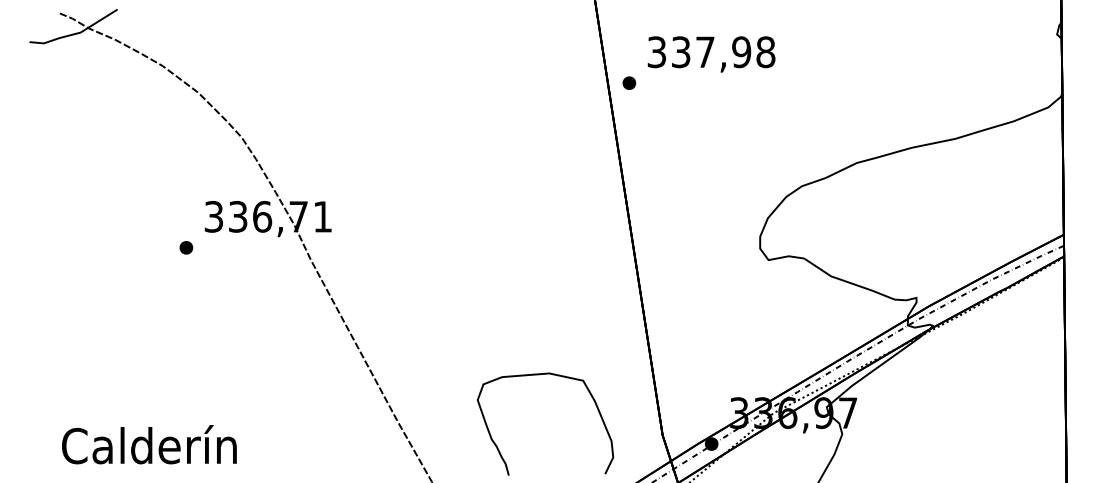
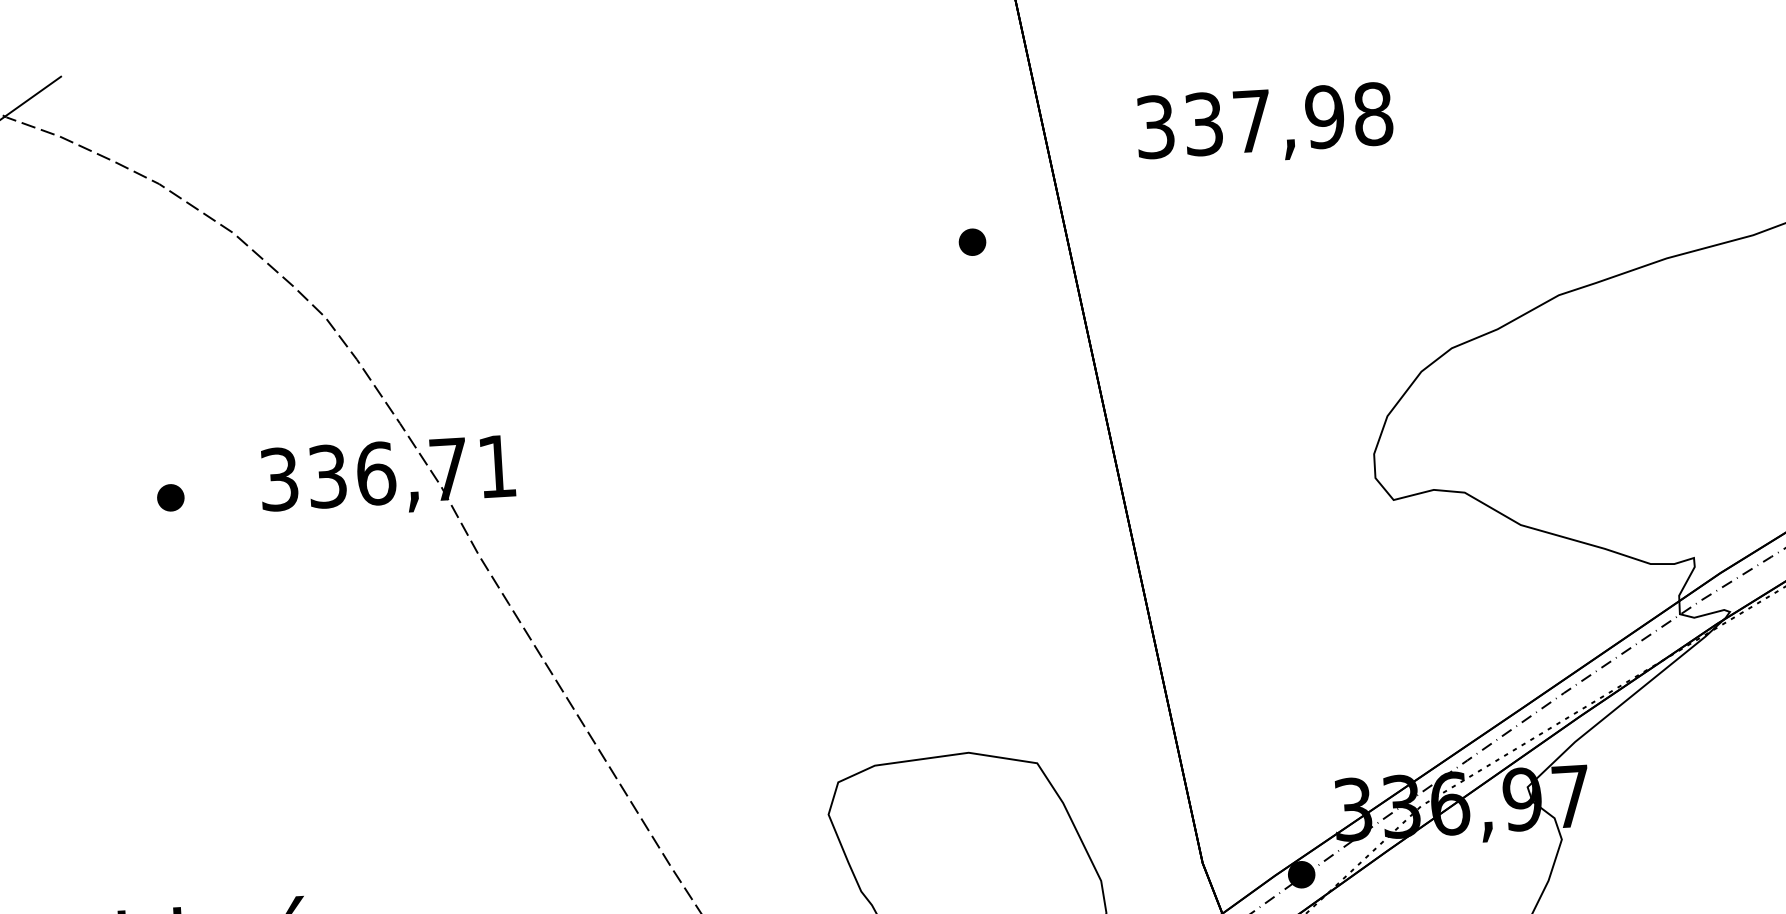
text: (711, 54) -> (1264, 125), moved
part: (629, 82) -> (972, 240), moved
part: (186, 247) -> (170, 497), moved

